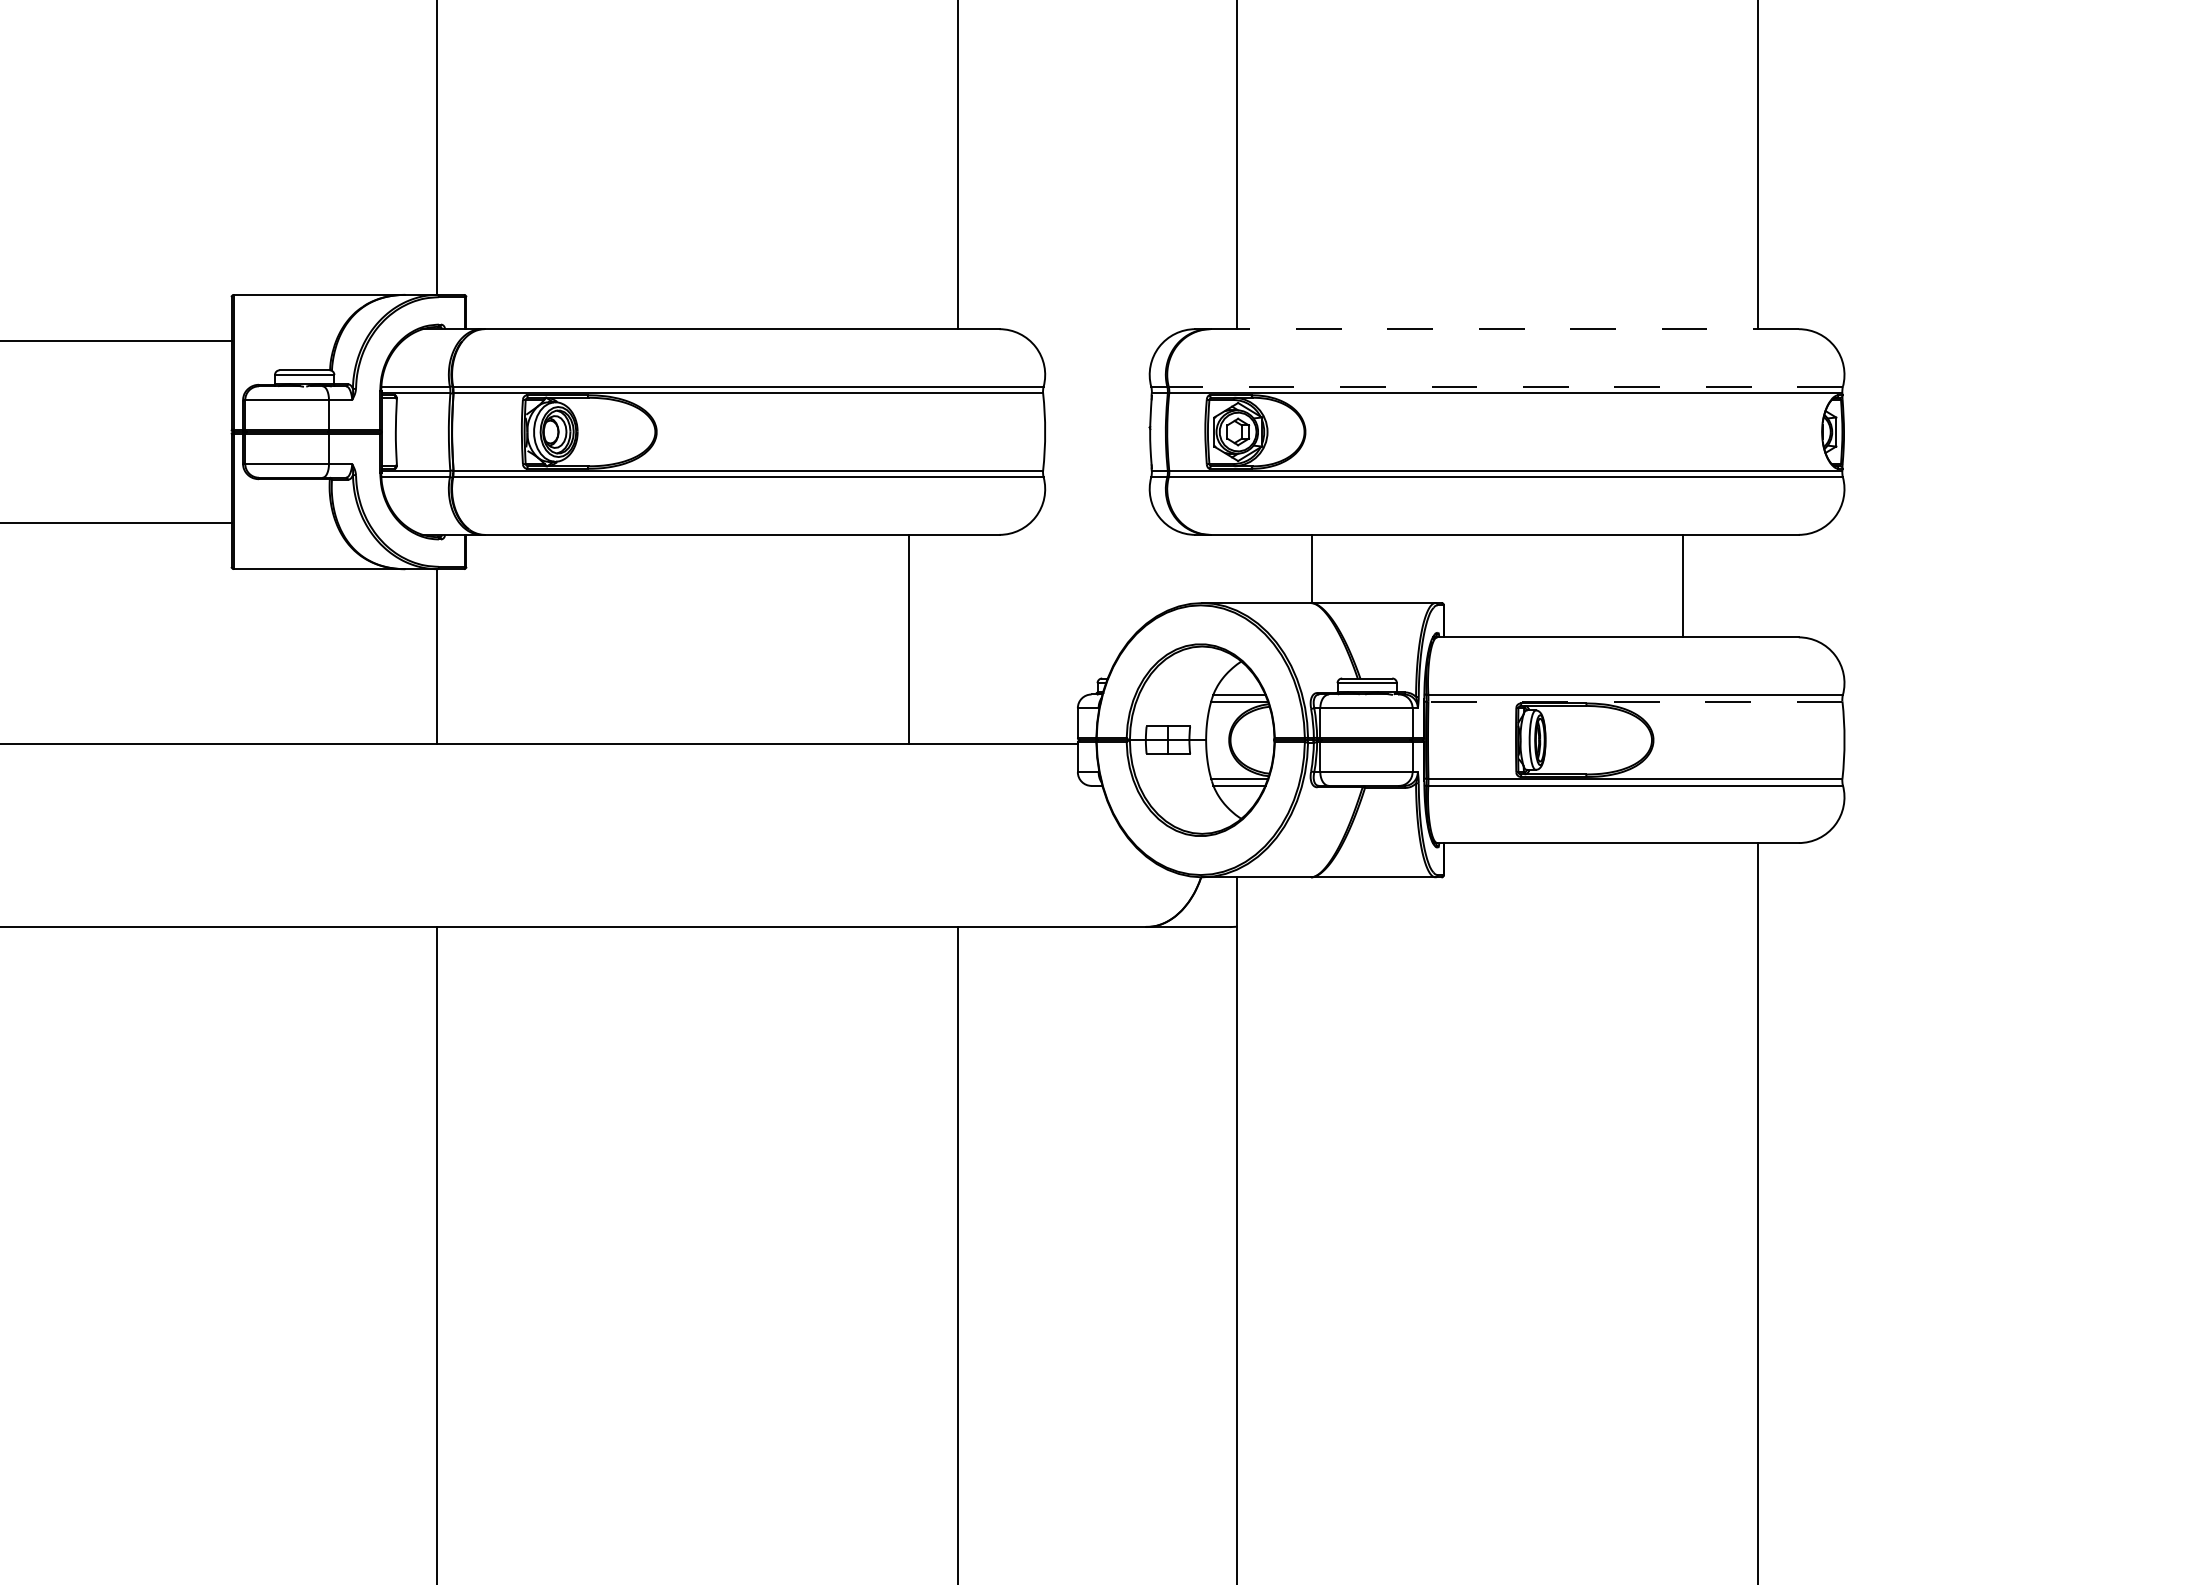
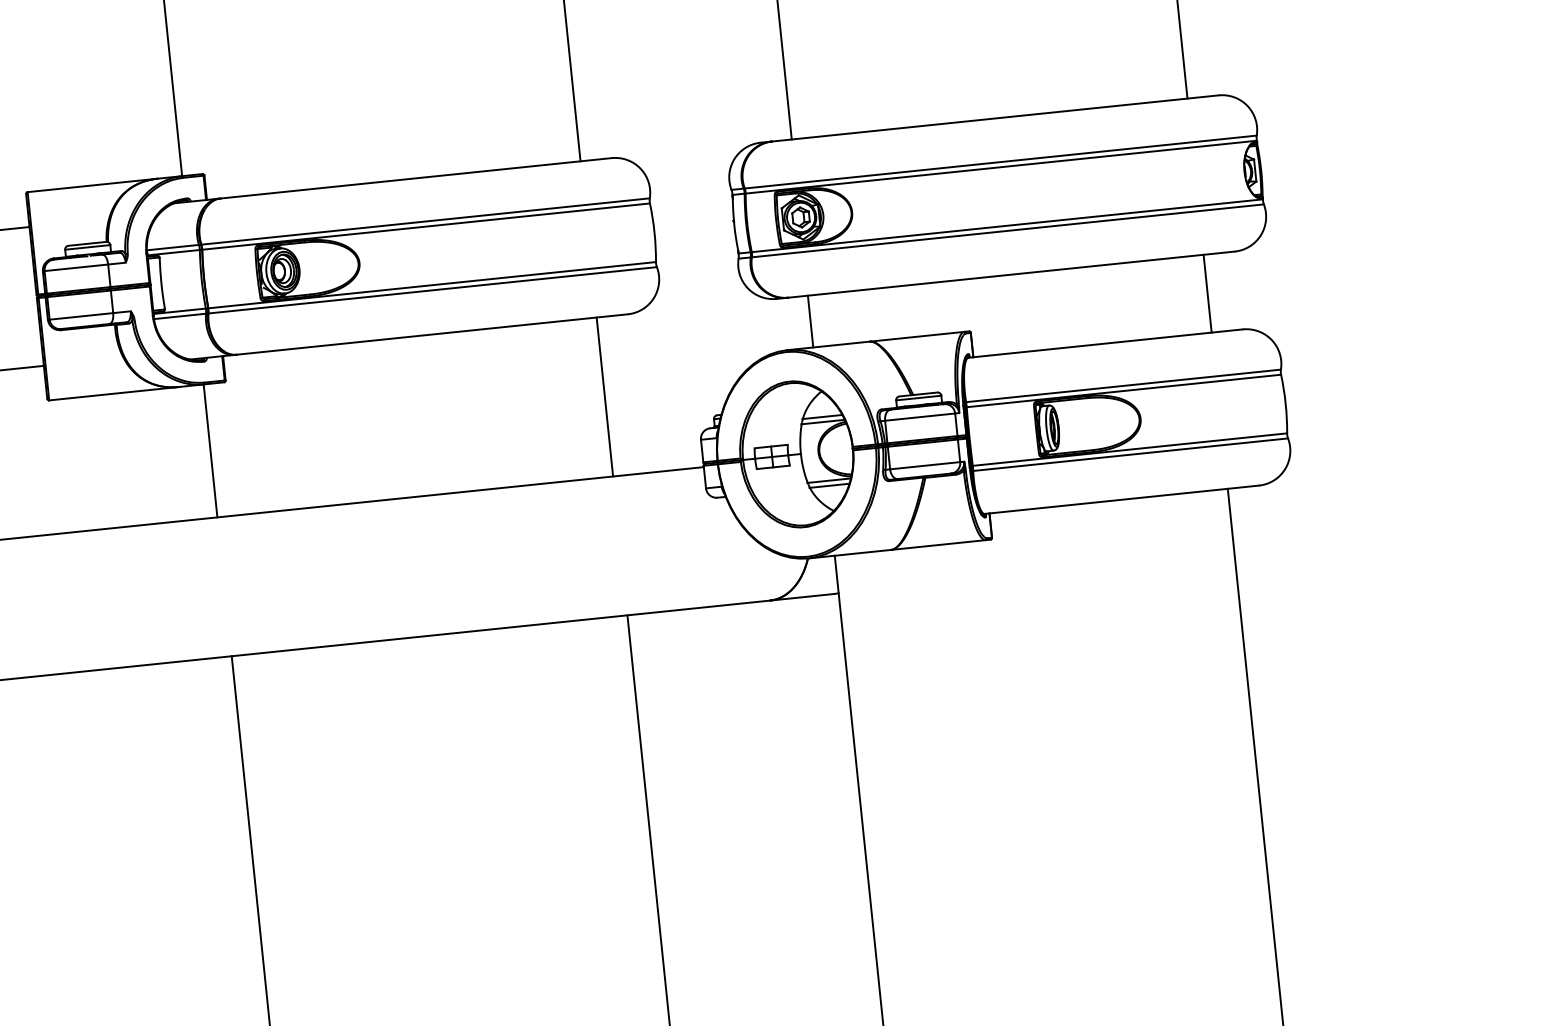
line: (1504, 329) -> (995, 118), dashed -> solid
line: (1505, 386) -> (1000, 161), dashed -> solid
line: (1311, 568) -> (810, 321), moved
line: (1682, 585) -> (1207, 293), moved
line: (909, 639) -> (604, 396), moved
line: (1635, 701) -> (1123, 390), dashed -> solid

